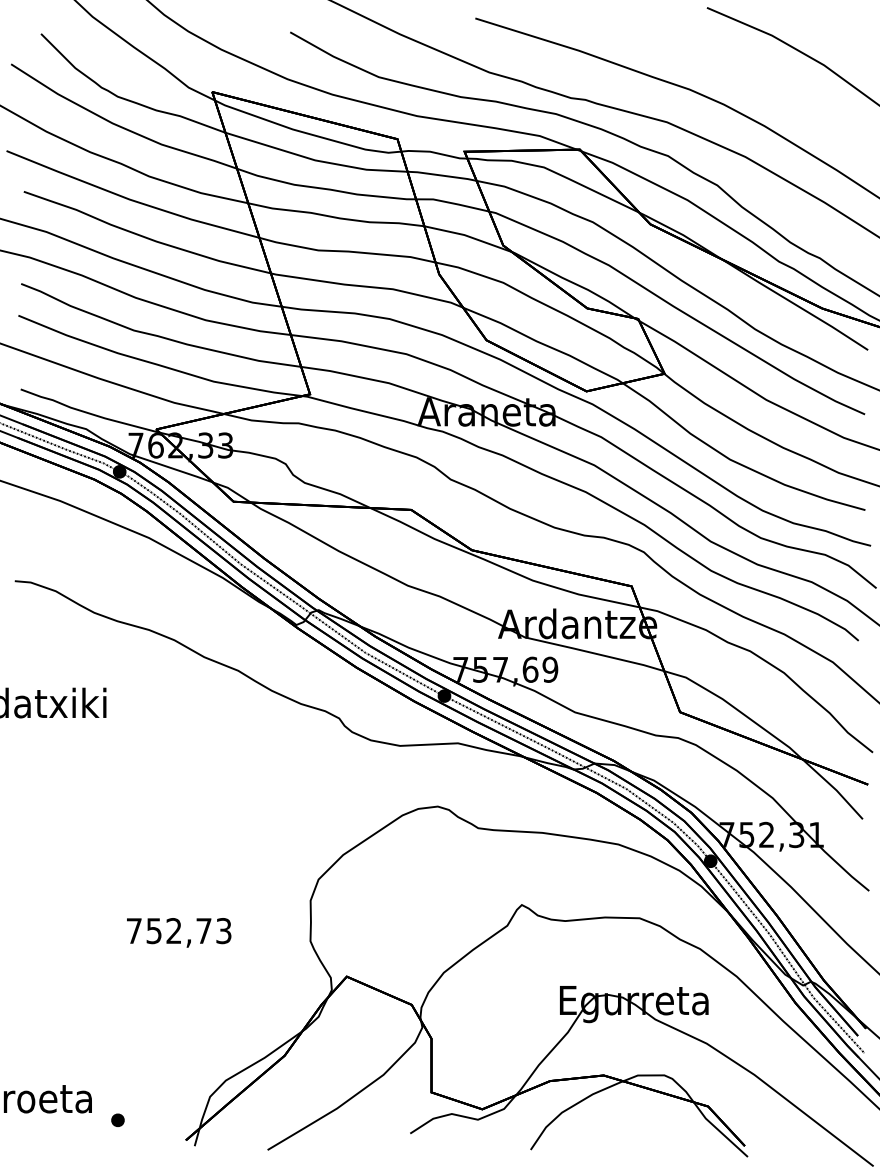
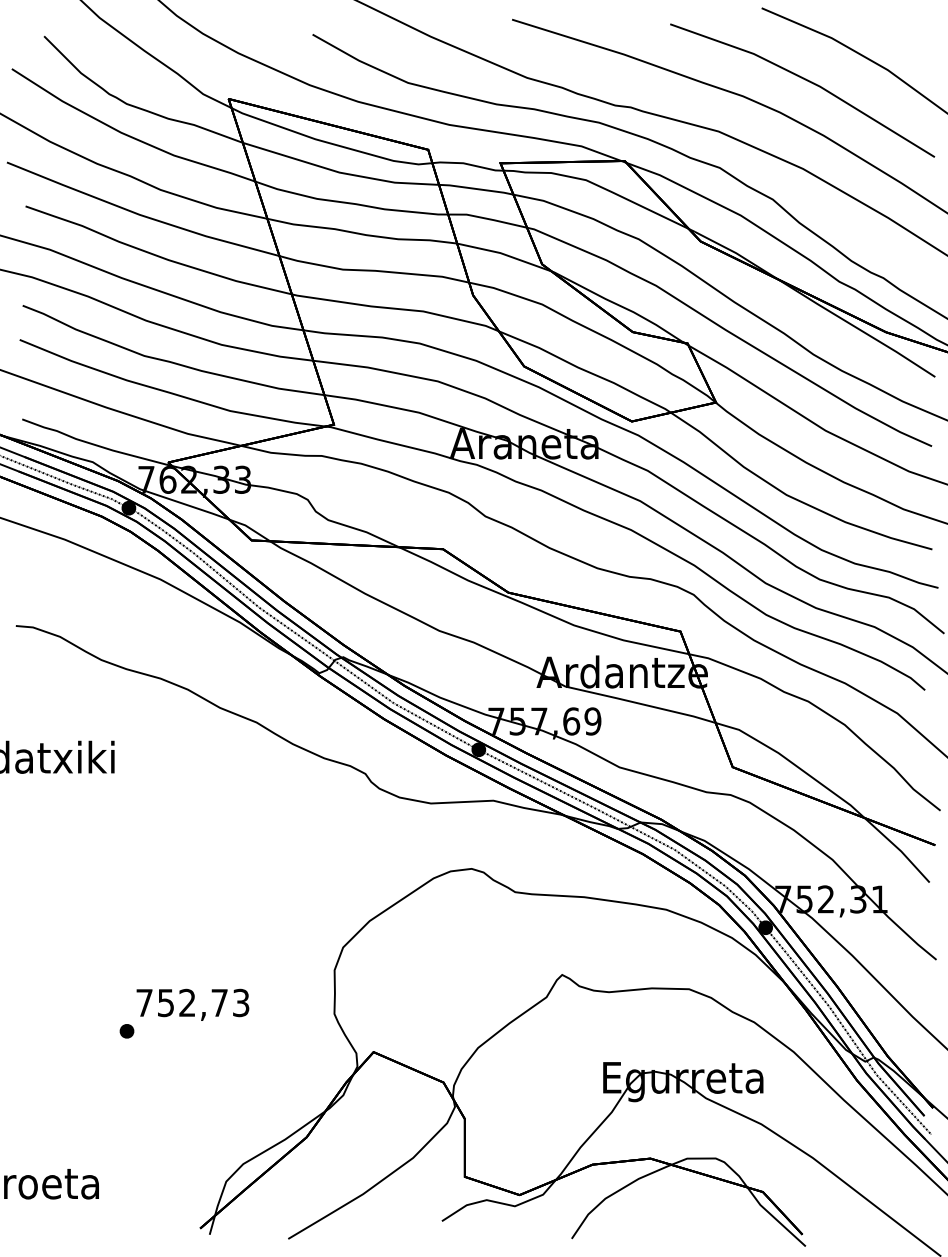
line: (748, 75) -> (806, 81), added
part: (117, 1119) -> (126, 1030), moved

